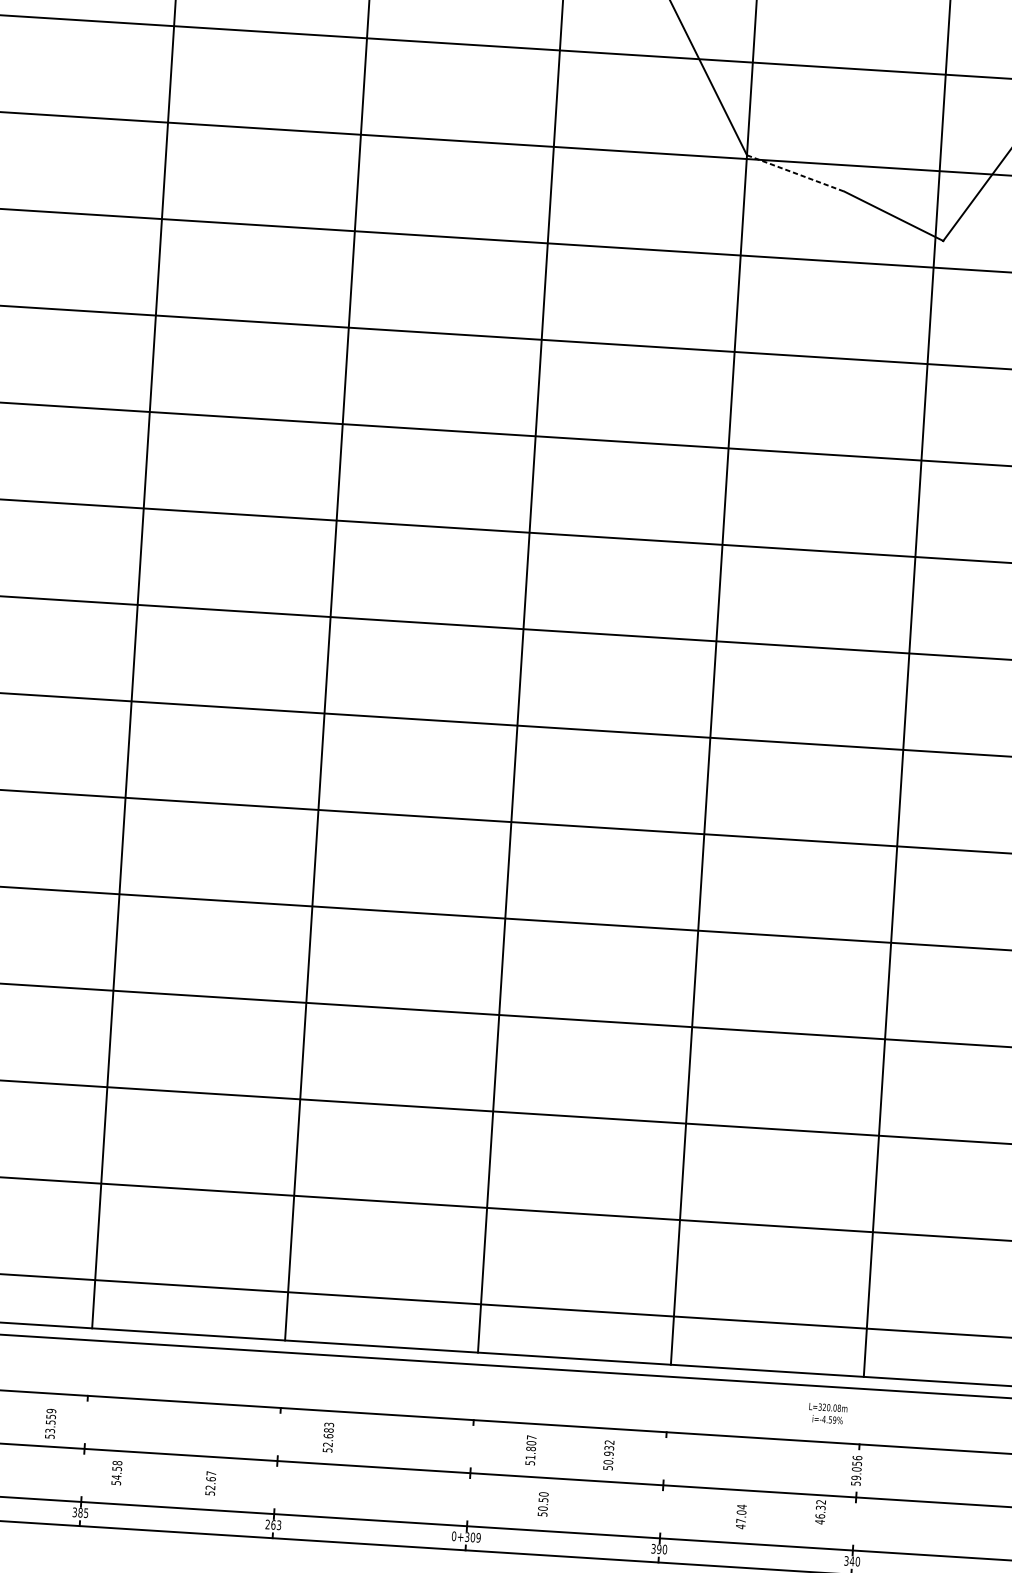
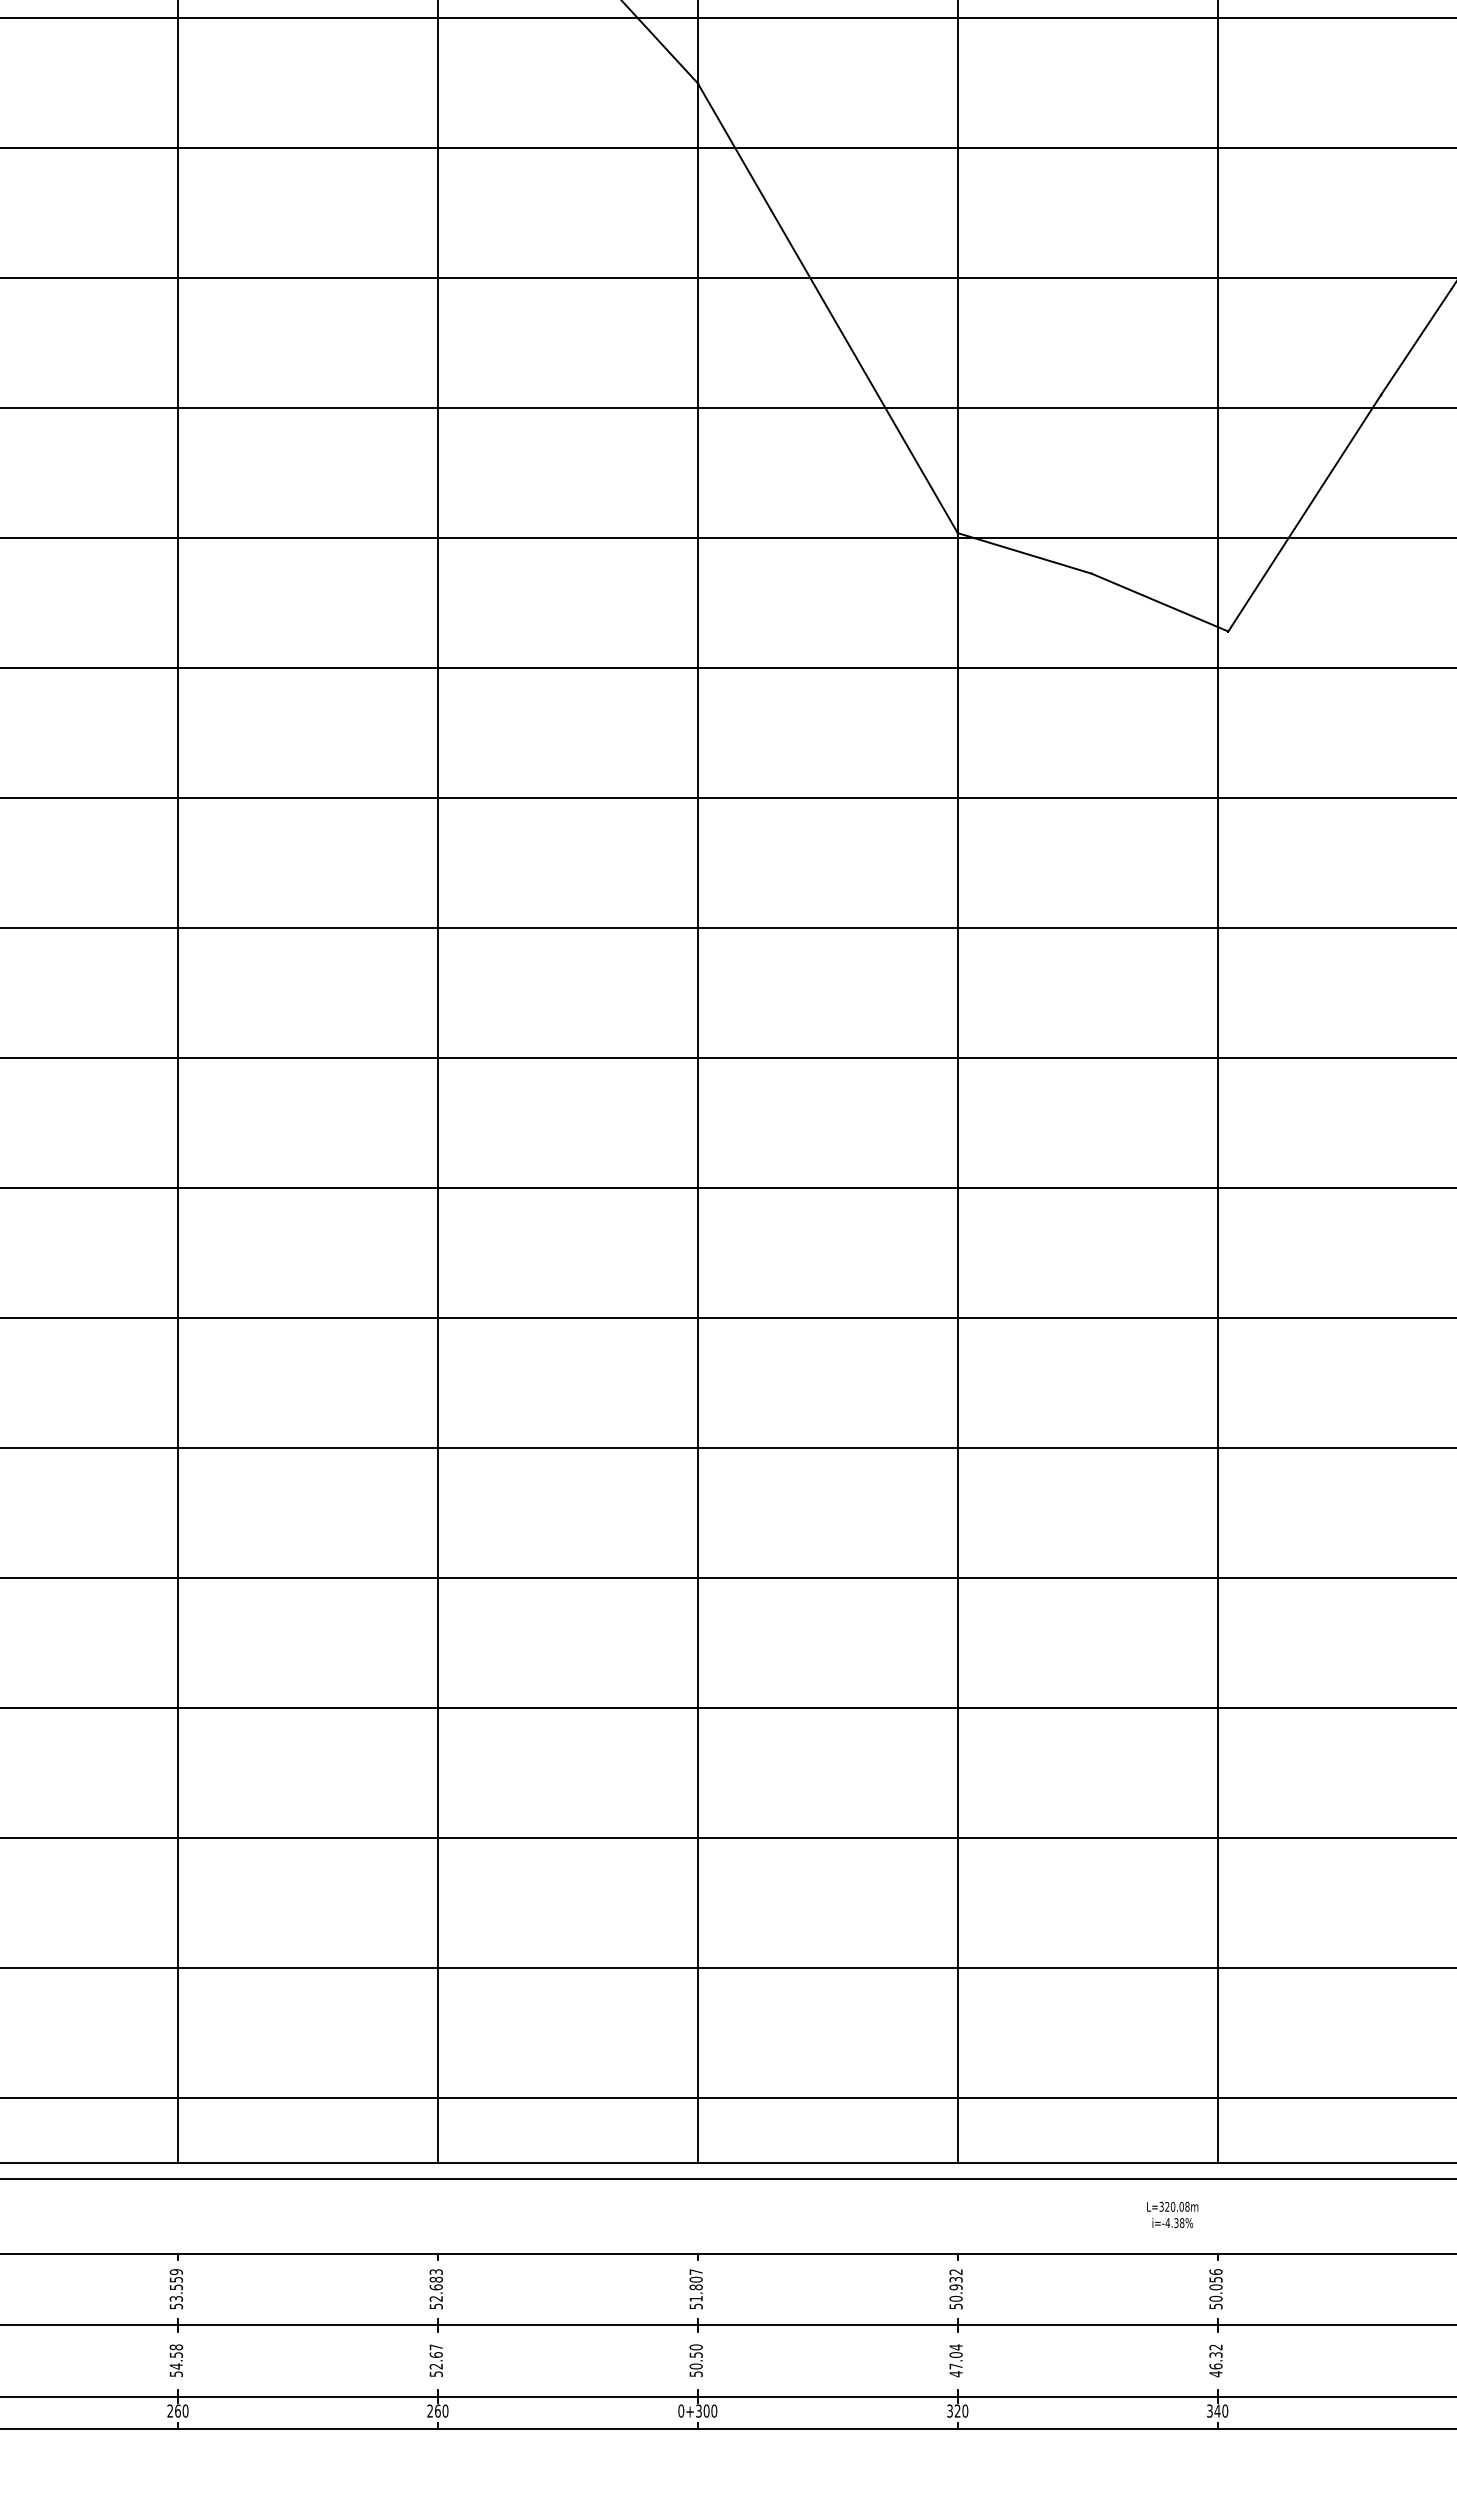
line: (795, 173) -> (1024, 553), dashed -> solid
text: (832, 1419) -> (1179, 2222), i=-4.59% -> i=-4.38%
text: (50, 1423) -> (175, 2289), moved
text: (327, 1437) -> (435, 2289), moved
text: (530, 1450) -> (695, 2289), moved
text: (608, 1455) -> (955, 2289), moved
text: (116, 1472) -> (175, 2360), moved
text: (855, 1477) -> (1215, 2298), 59.056 -> 50.056
text: (210, 1483) -> (435, 2360), moved
text: (542, 1504) -> (695, 2360), moved
text: (820, 1511) -> (1215, 2360), moved
text: (80, 1512) -> (177, 2410), 385 -> 260
text: (740, 1516) -> (955, 2360), moved
text: (279, 1524) -> (445, 2410), 263 -> 260
text: (478, 1537) -> (714, 2410), 0+309 -> 0+300
text: (659, 1548) -> (957, 2410), 390 -> 320

